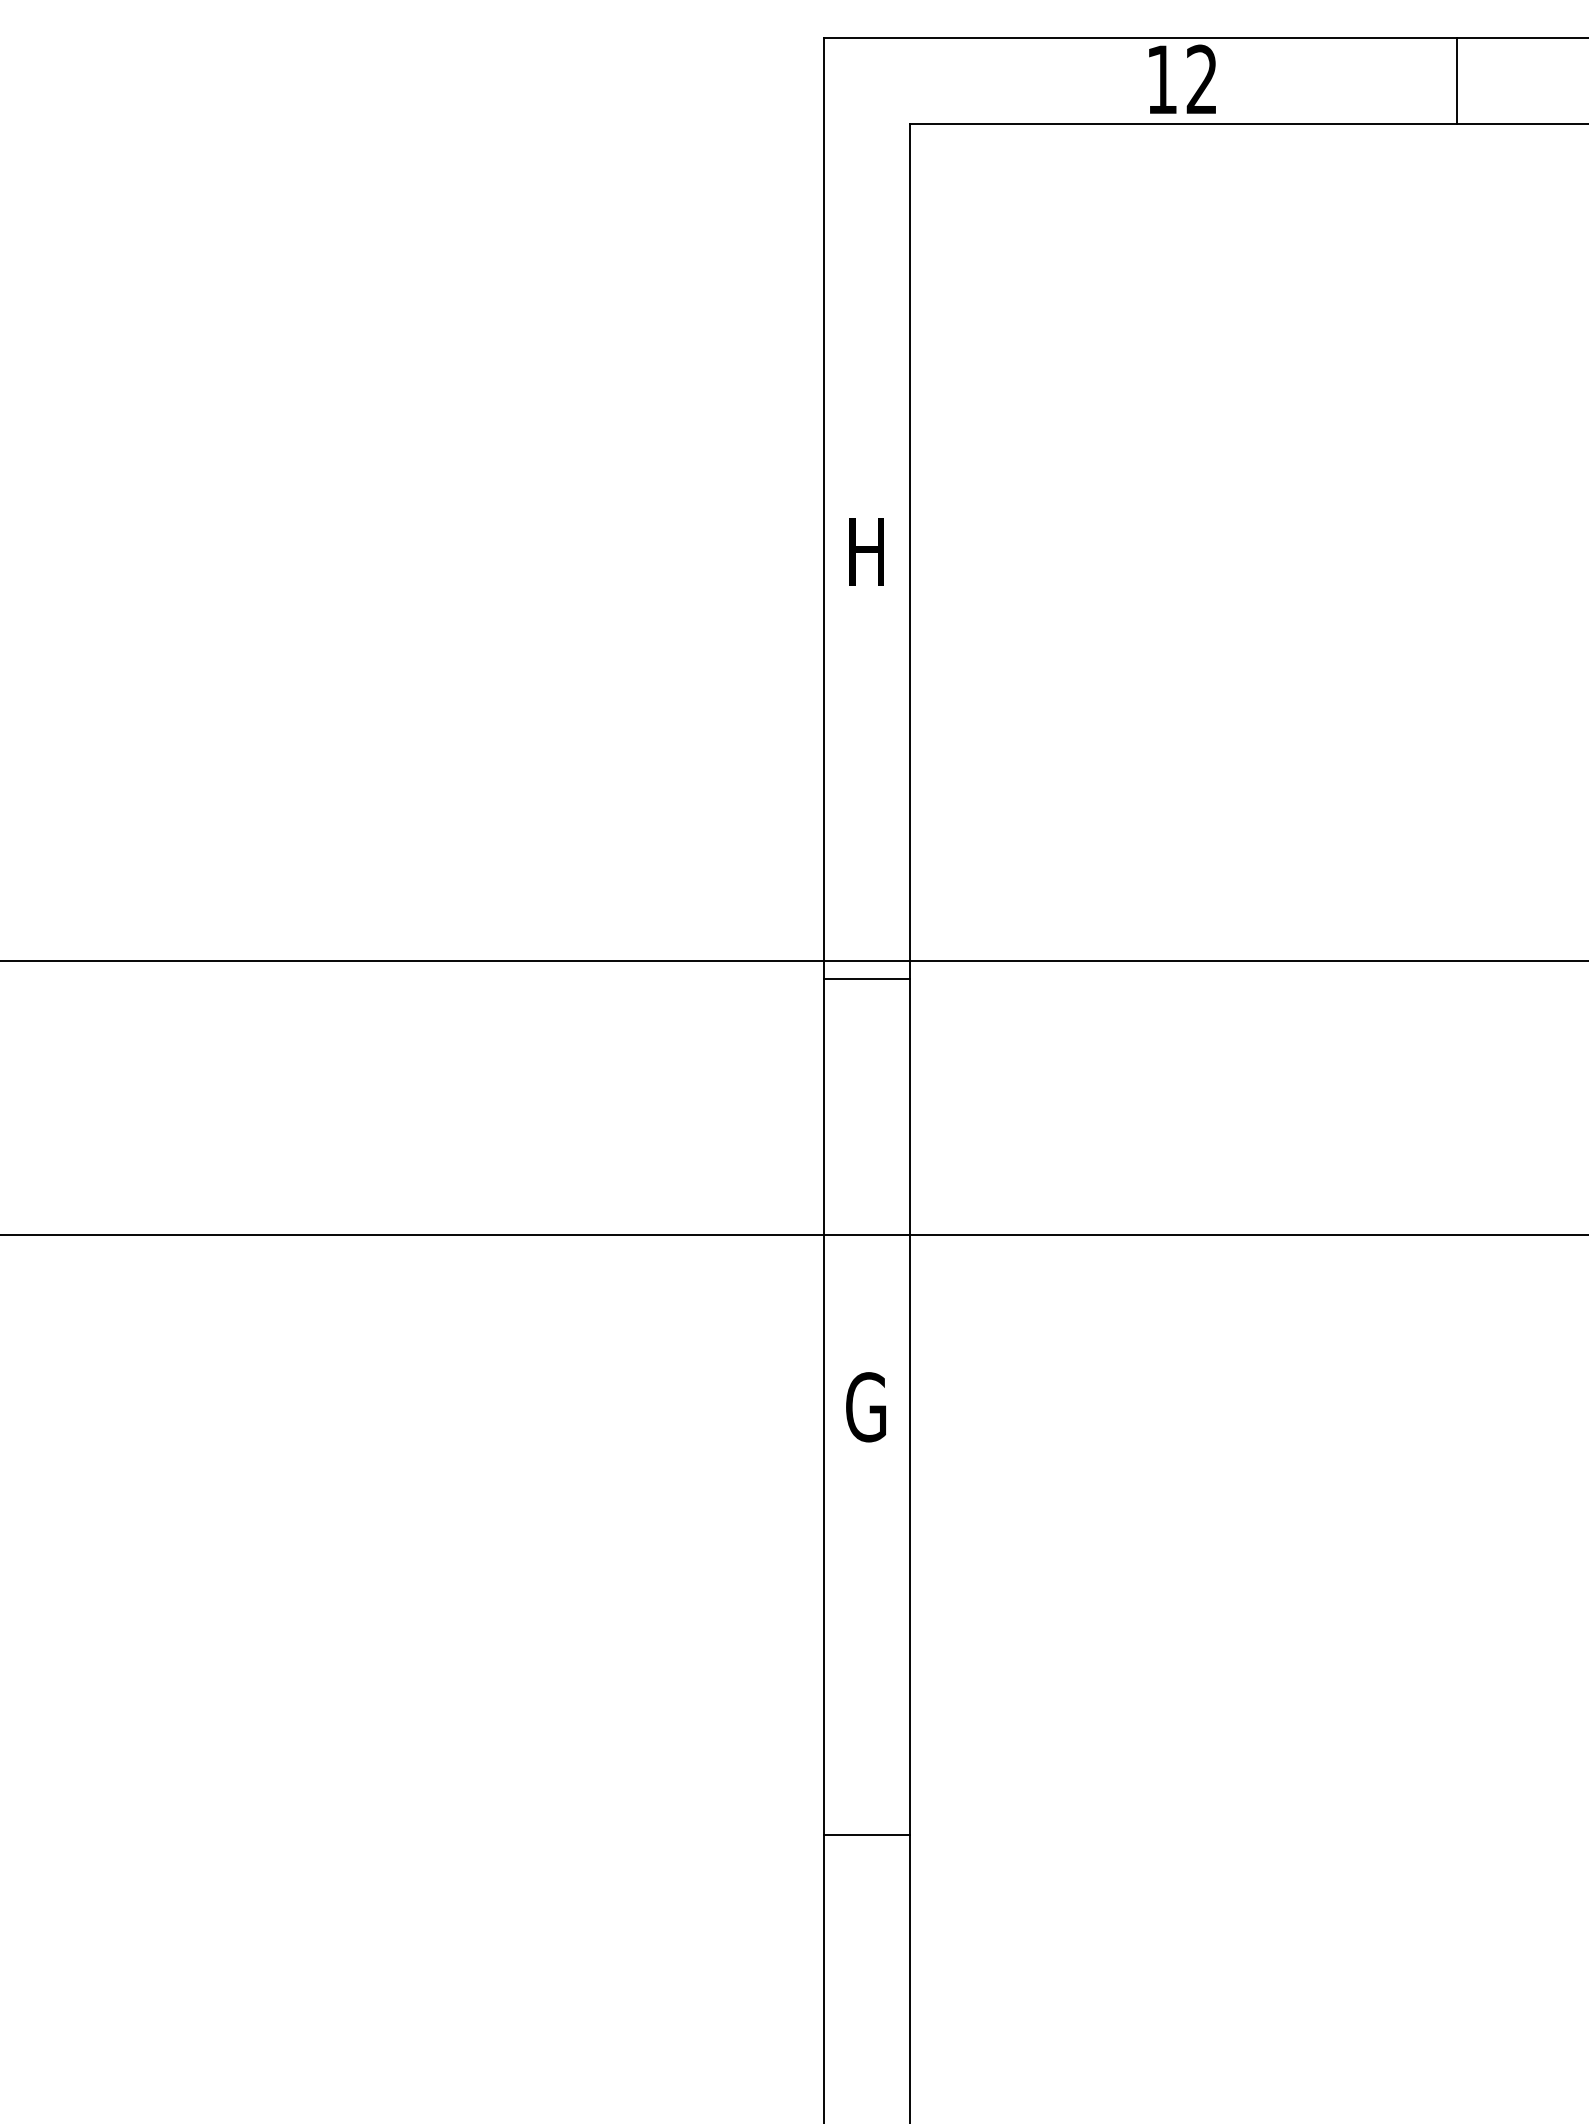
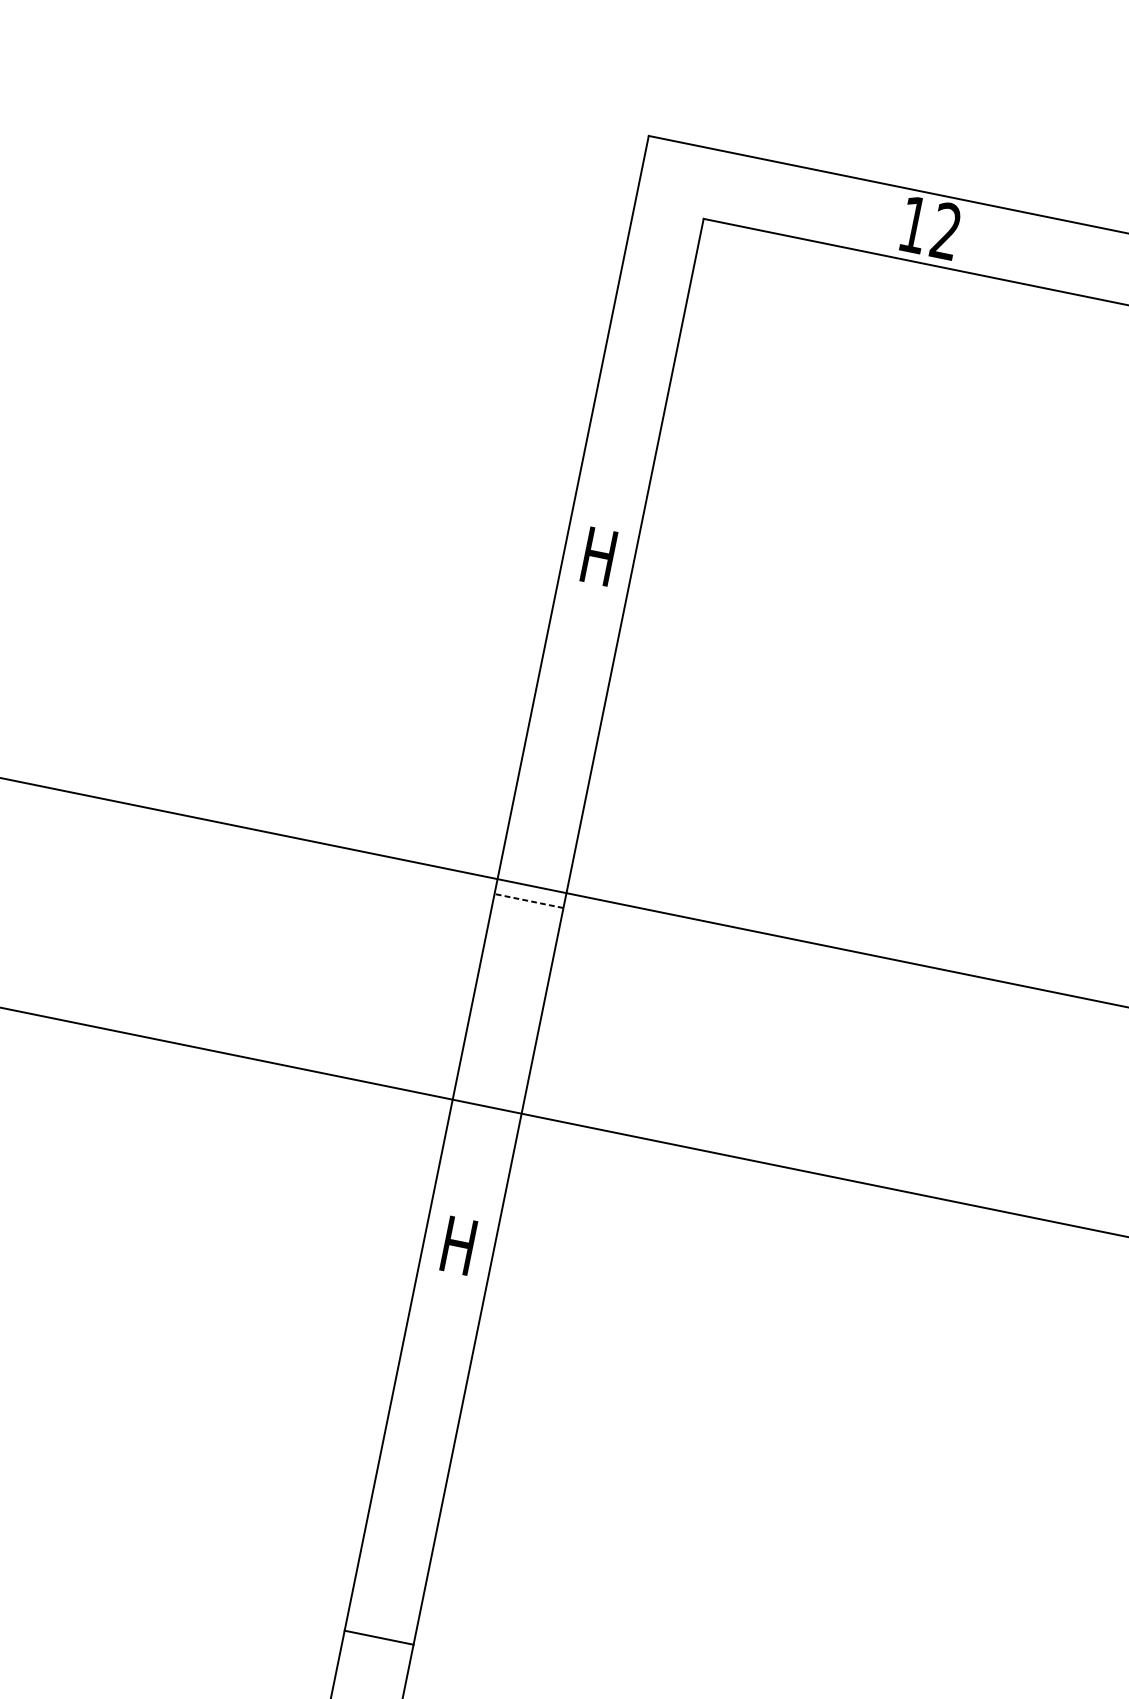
line: (867, 979) -> (529, 901), solid -> dashed
text: (865, 1407) -> (457, 1245), G -> H
line: (866, 1834) -> (378, 1637), moved

